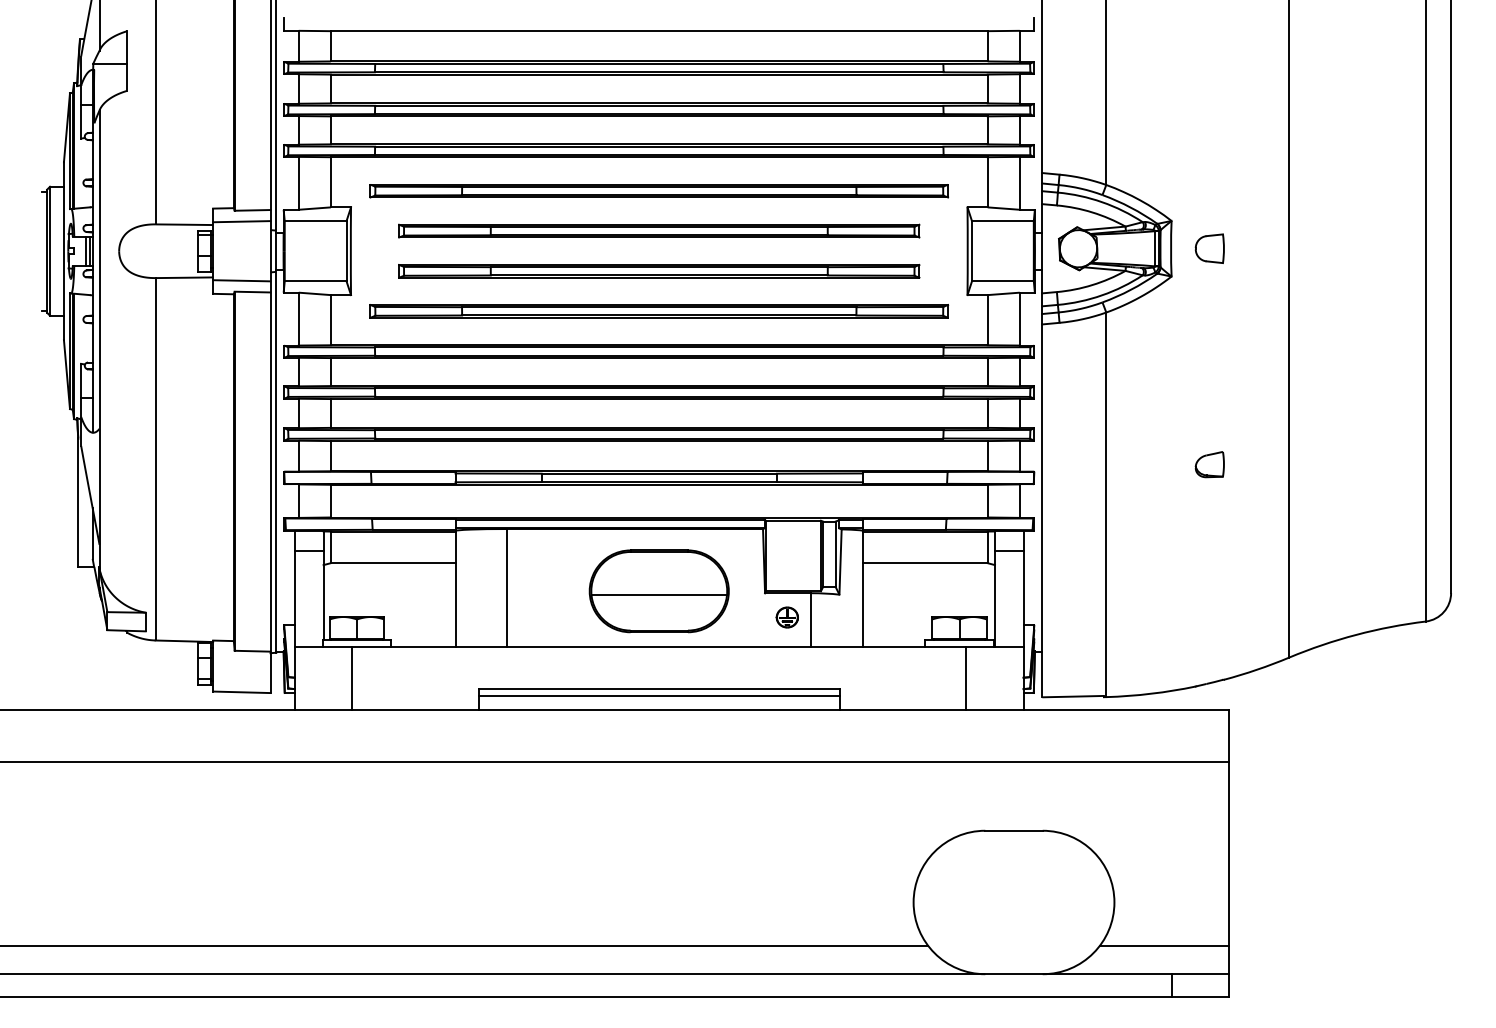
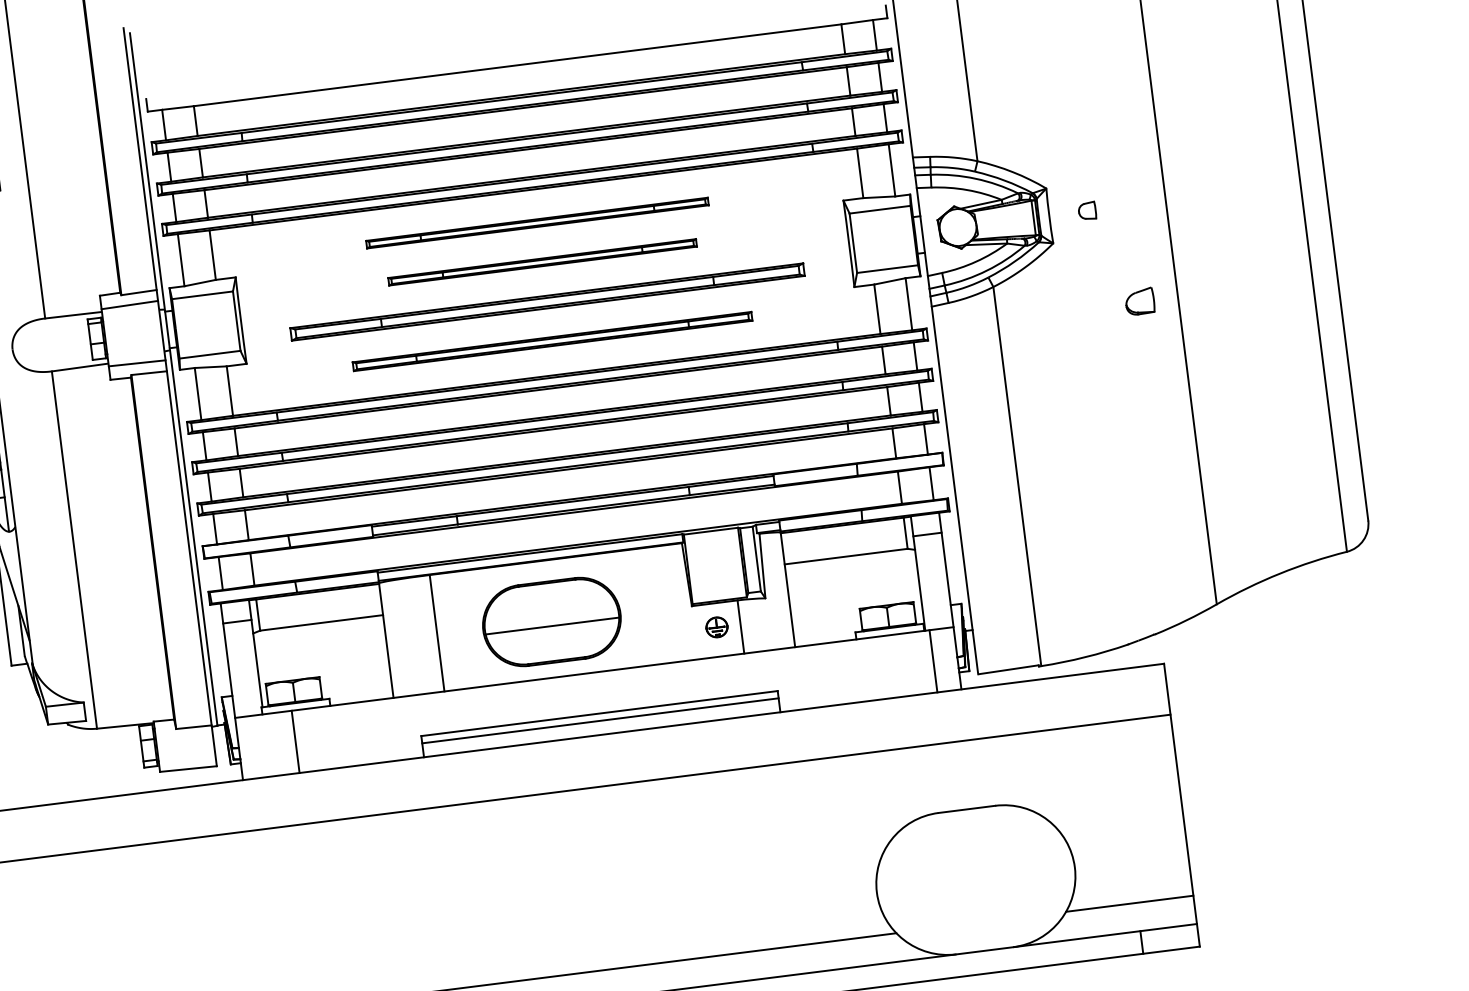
part: (658, 191) -> (536, 223), size x0.6
part: (659, 230) -> (542, 261), size x0.6
part: (1209, 248) -> (1087, 211), size x0.6
part: (659, 311) -> (552, 341), size x0.7
part: (1209, 464) -> (1139, 301), moved
part: (658, 591) -> (551, 622), moved
line: (966, 678) -> (933, 661), moved

